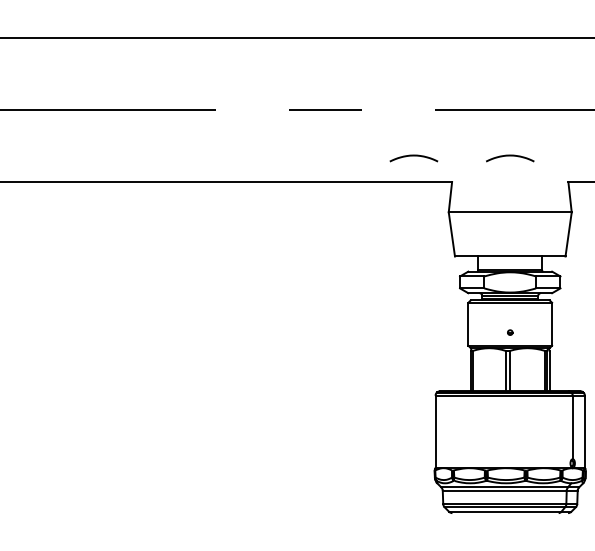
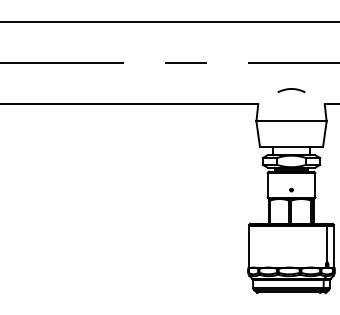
curve: (413, 156) -> (236, 89), removed

